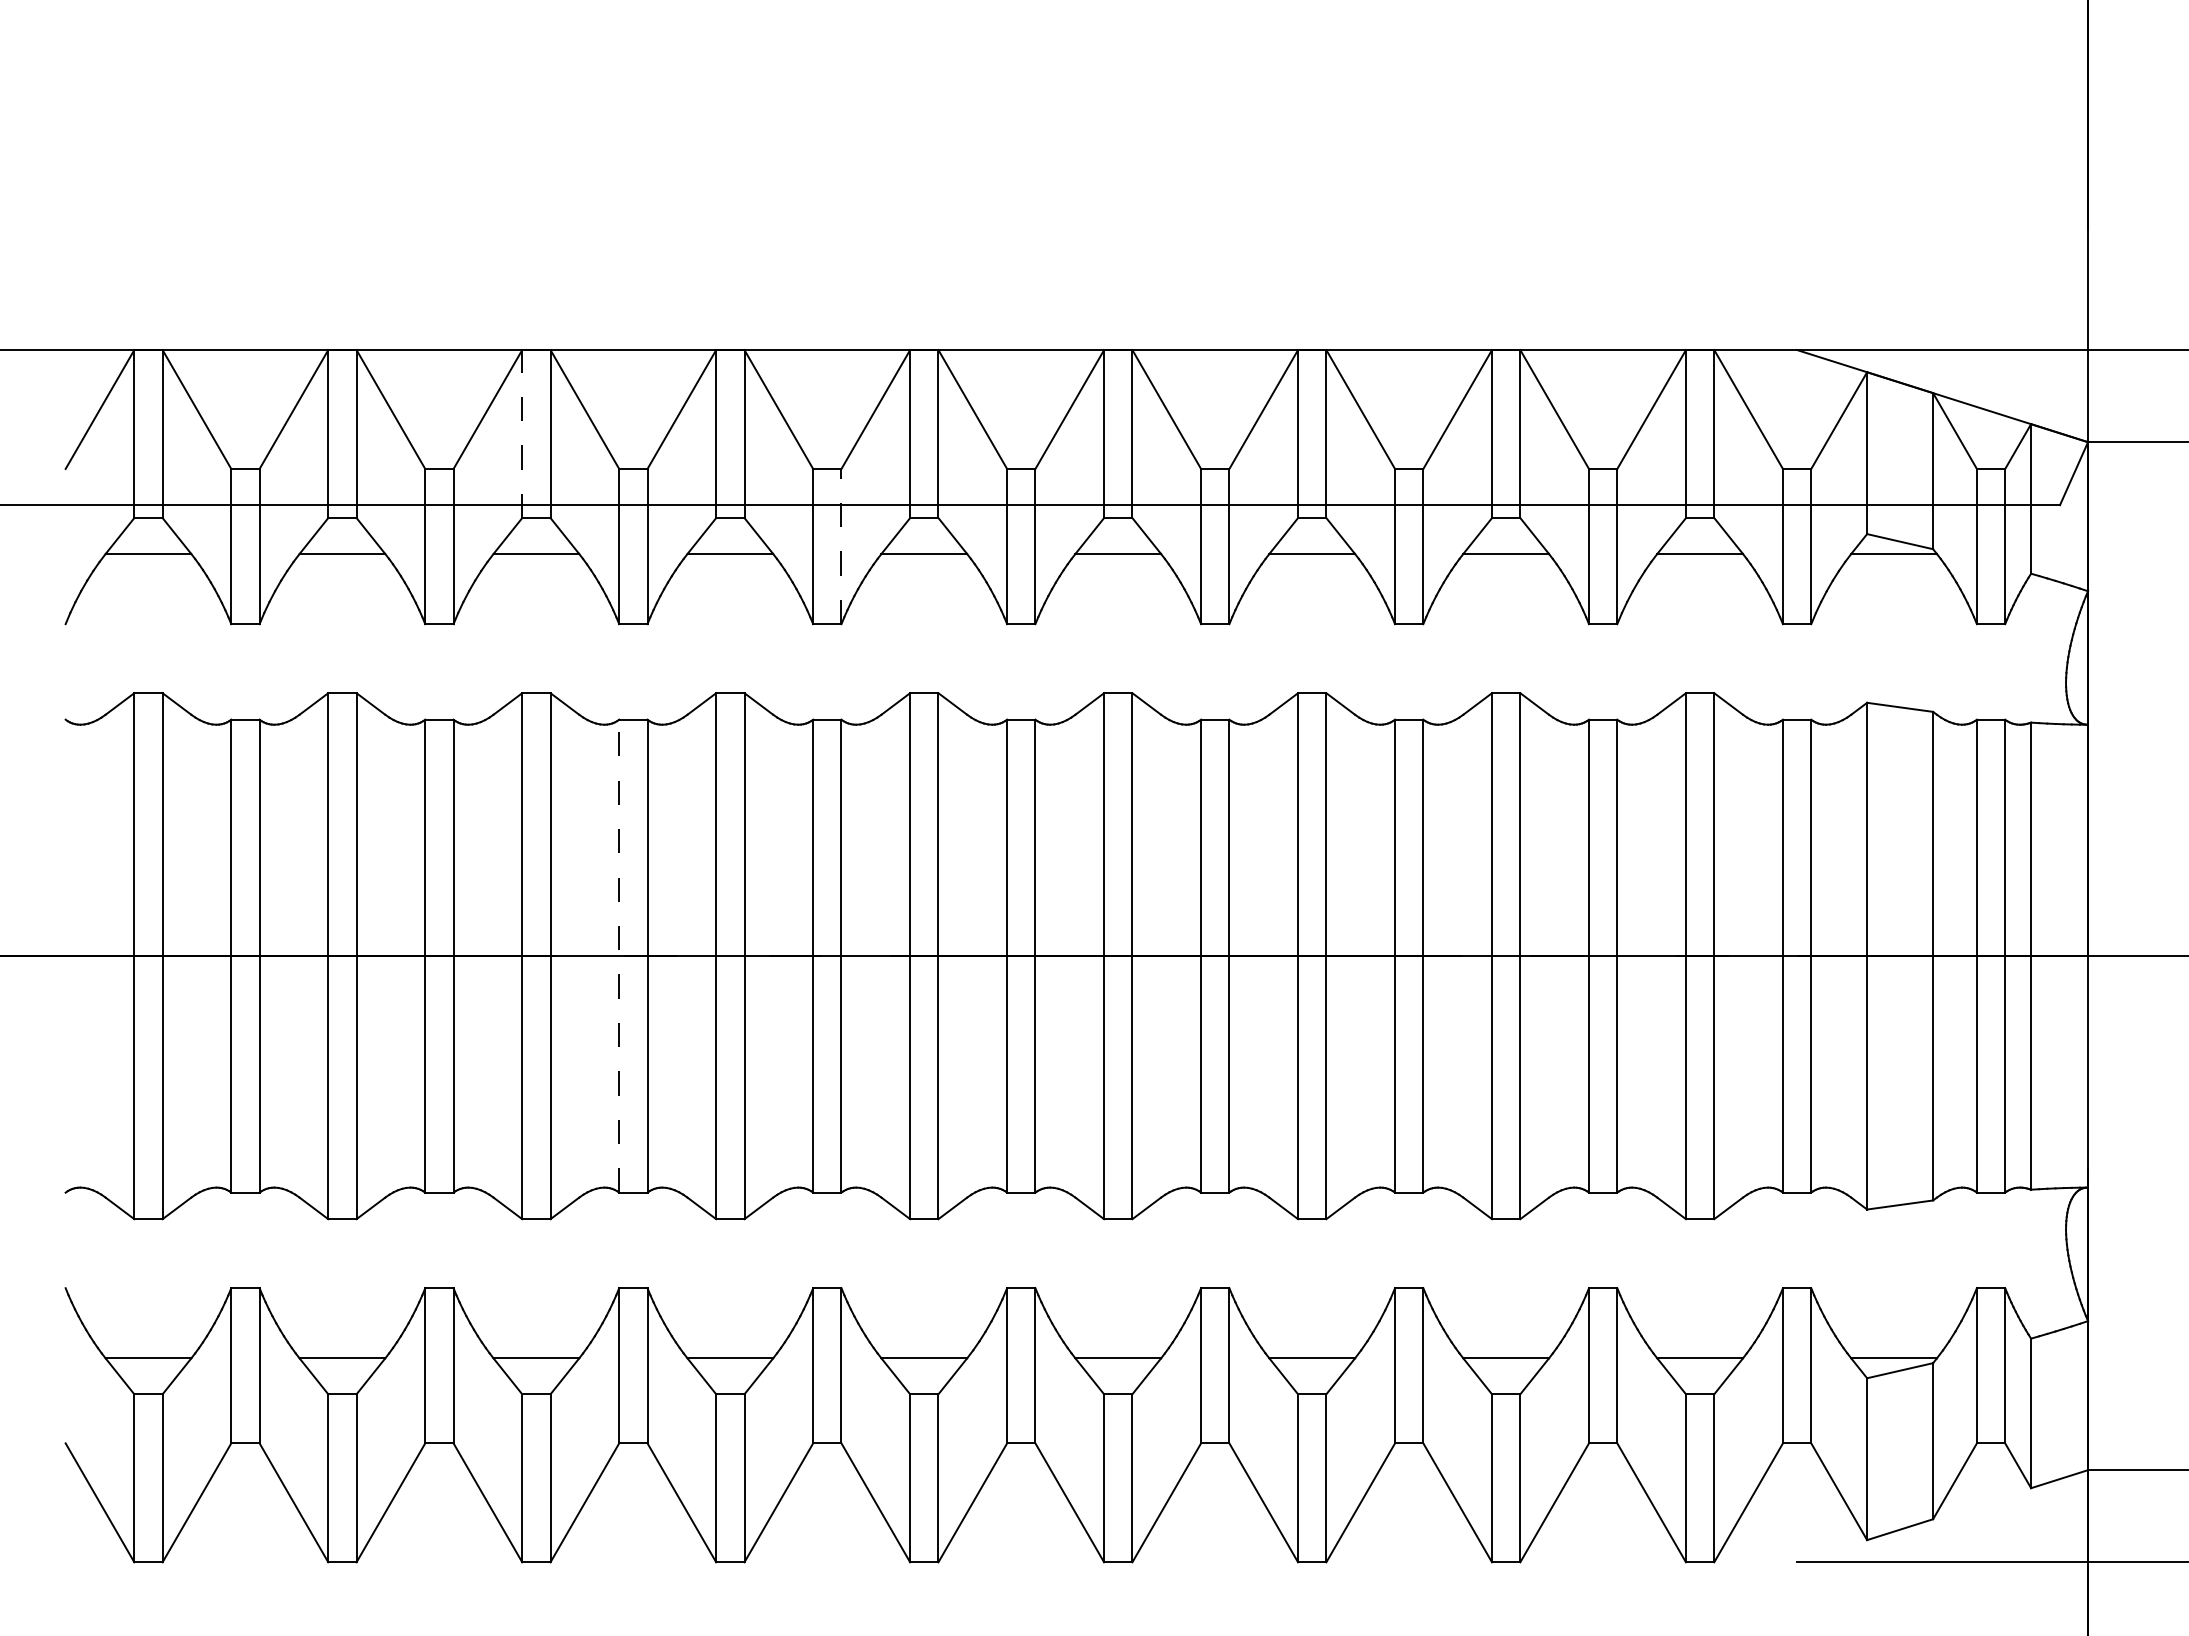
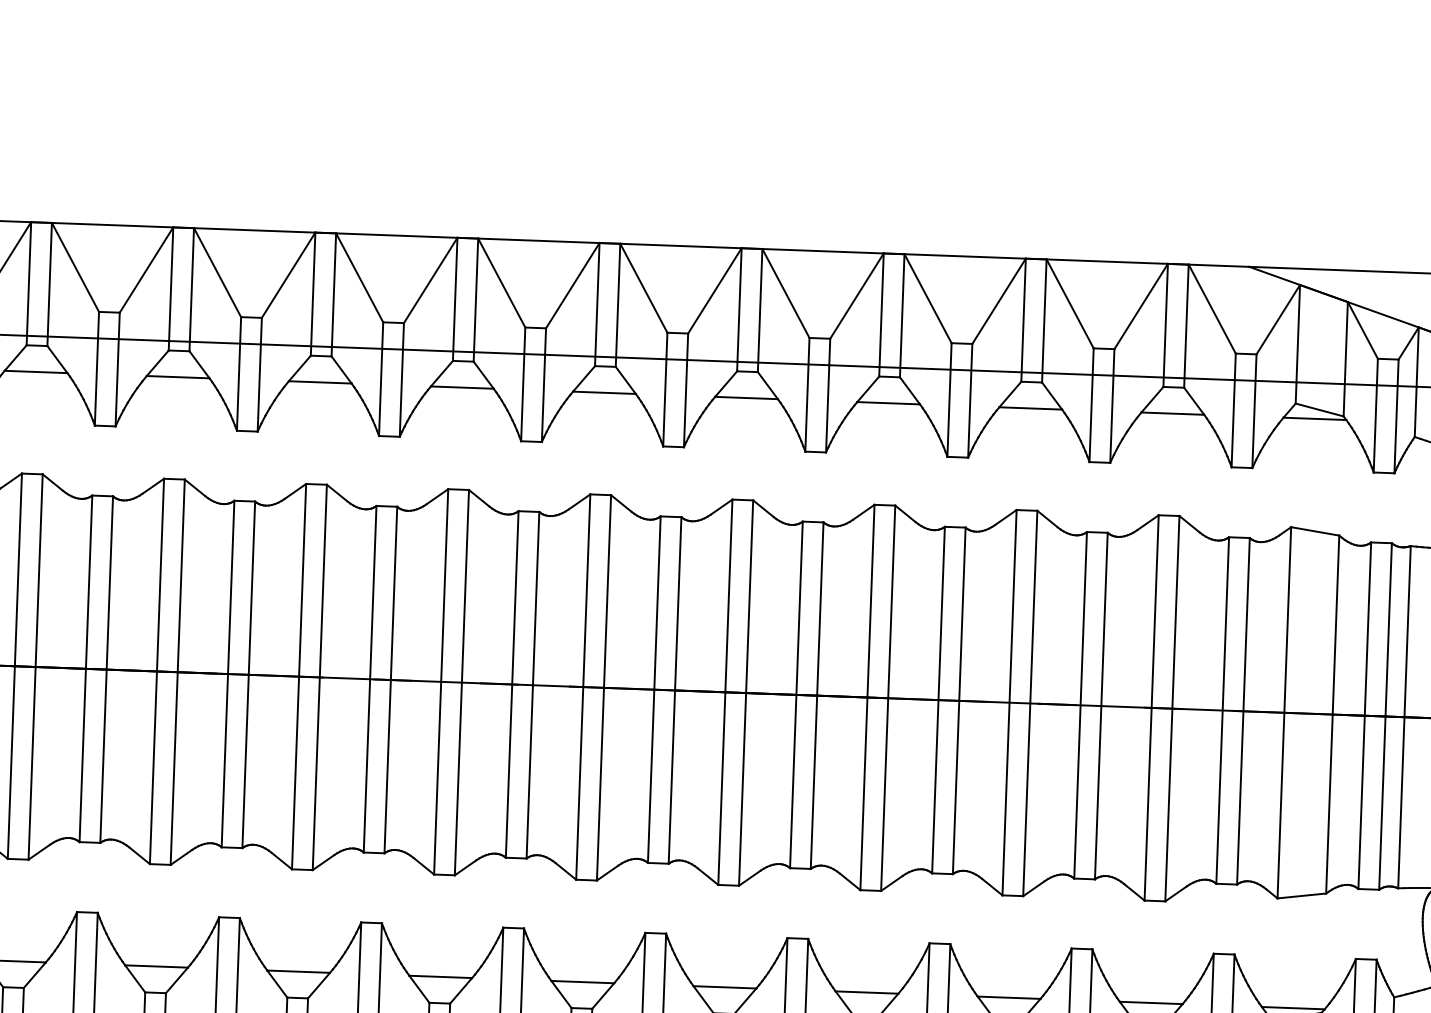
line: (522, 433) -> (313, 293), dashed -> solid
line: (841, 546) -> (543, 385), dashed -> solid
line: (619, 956) -> (370, 679), dashed -> solid

